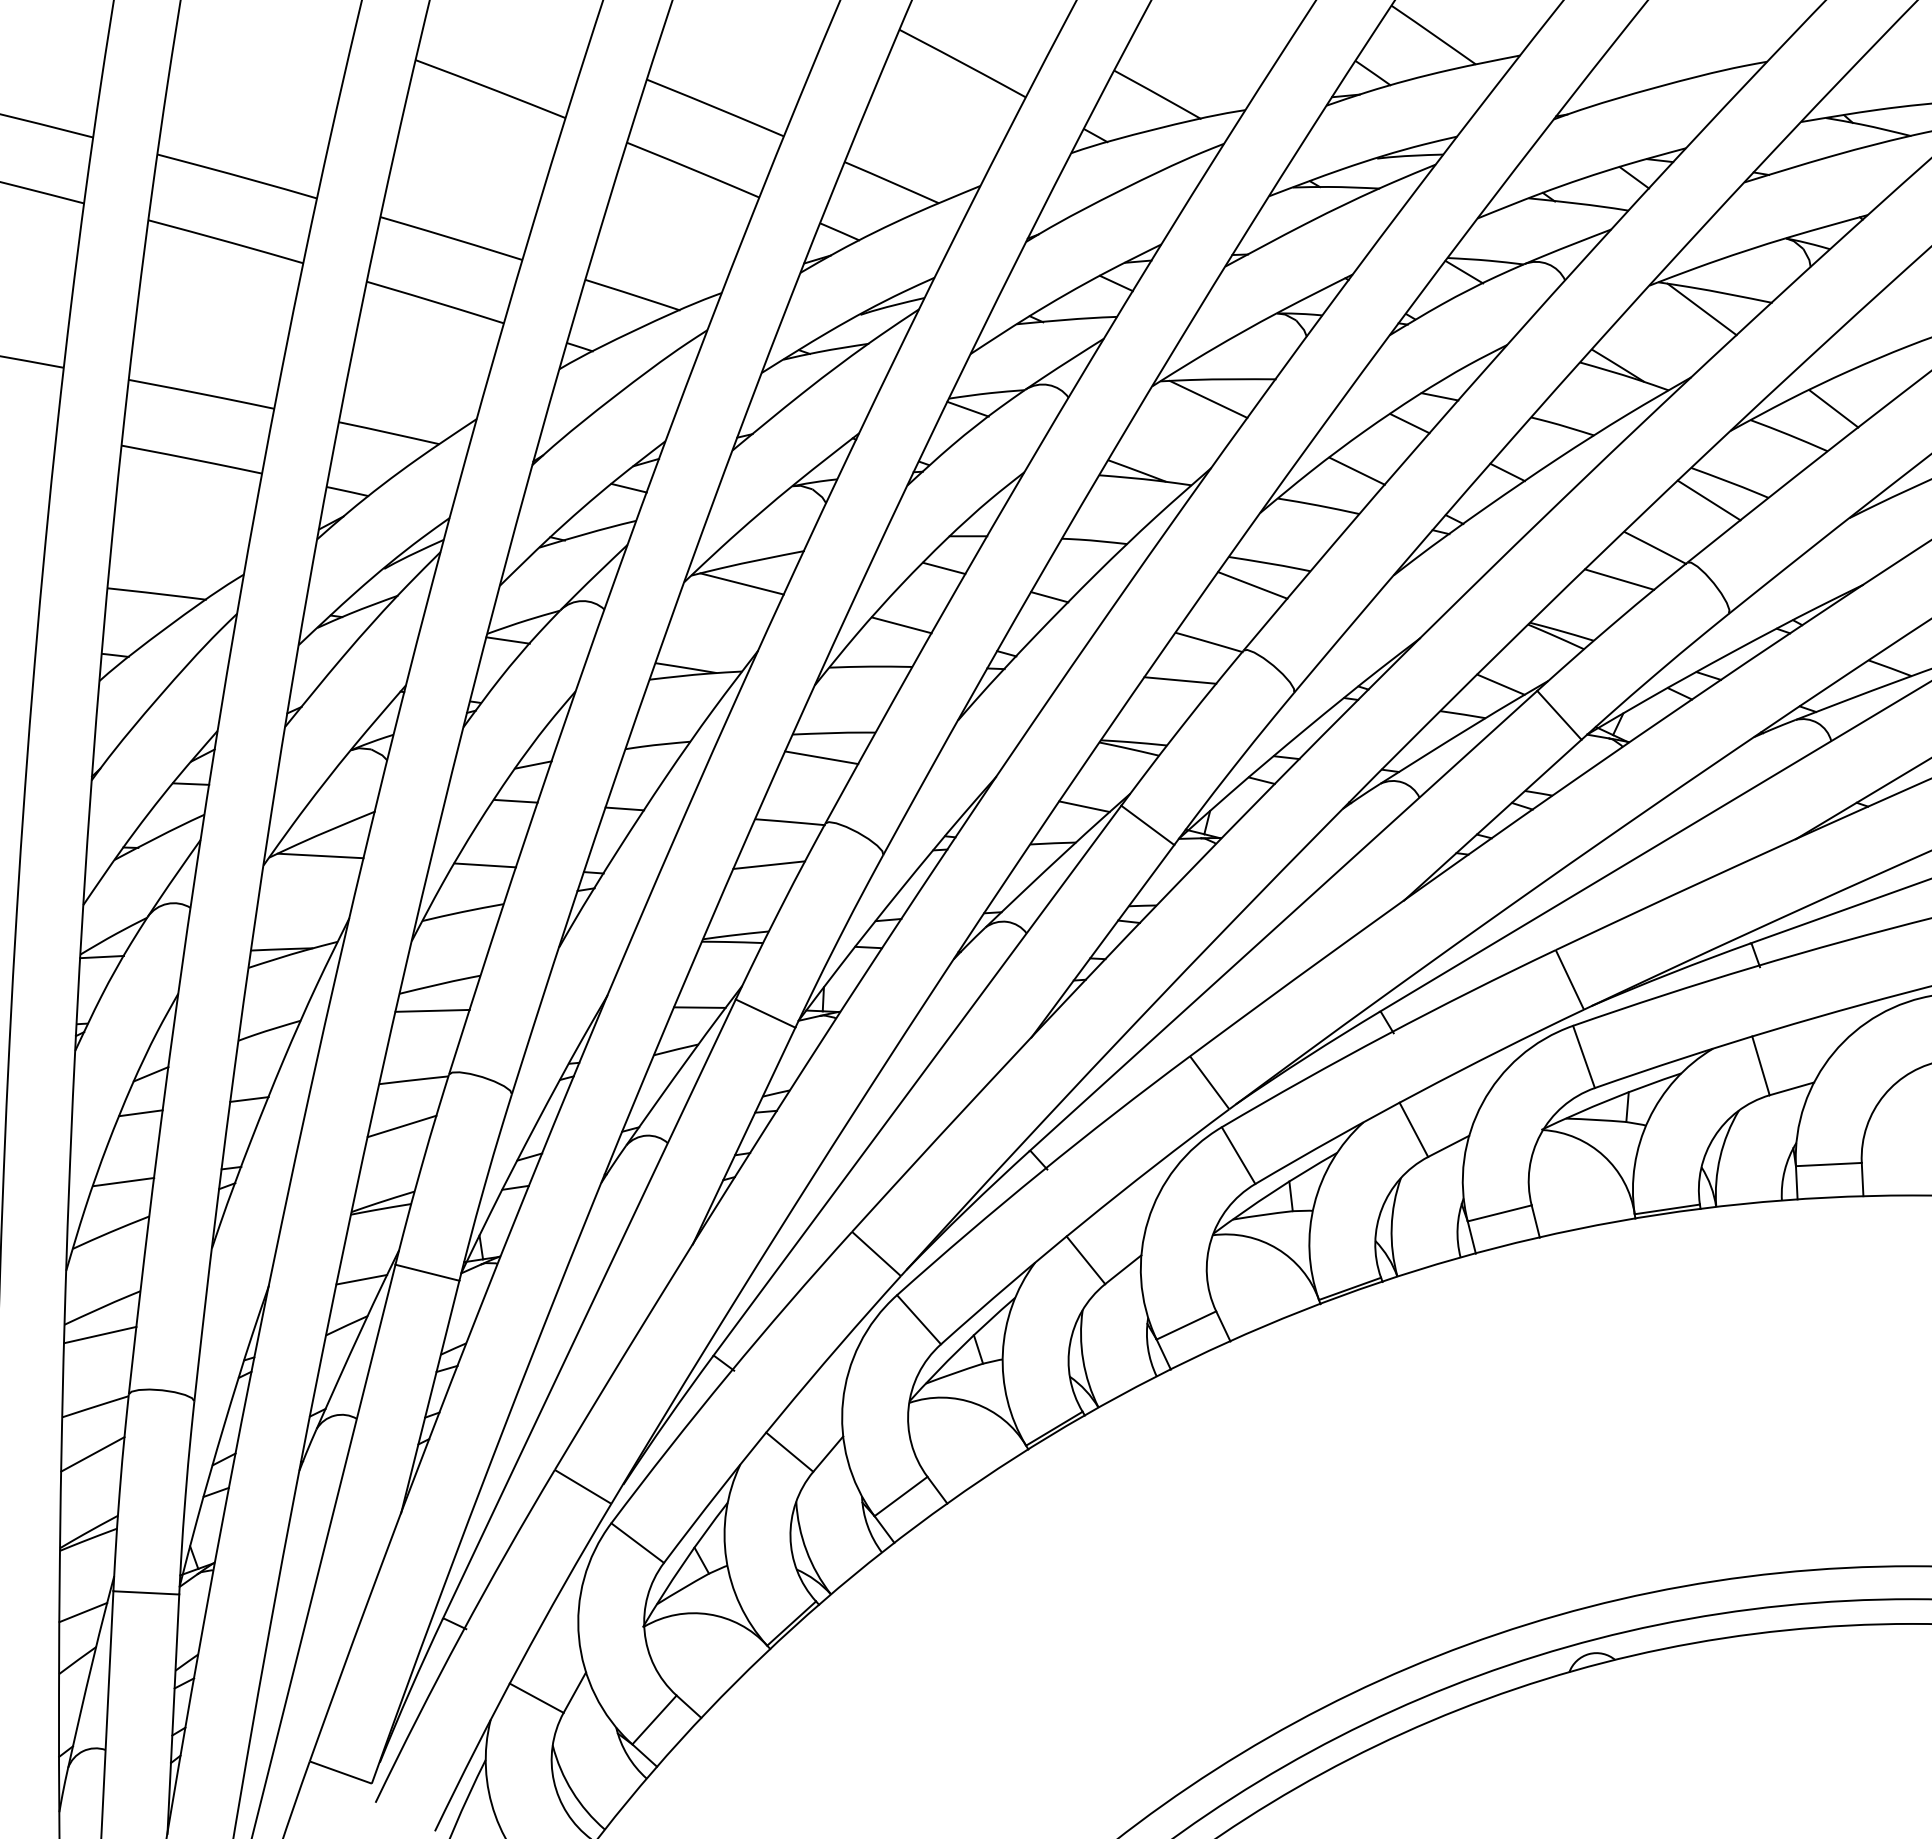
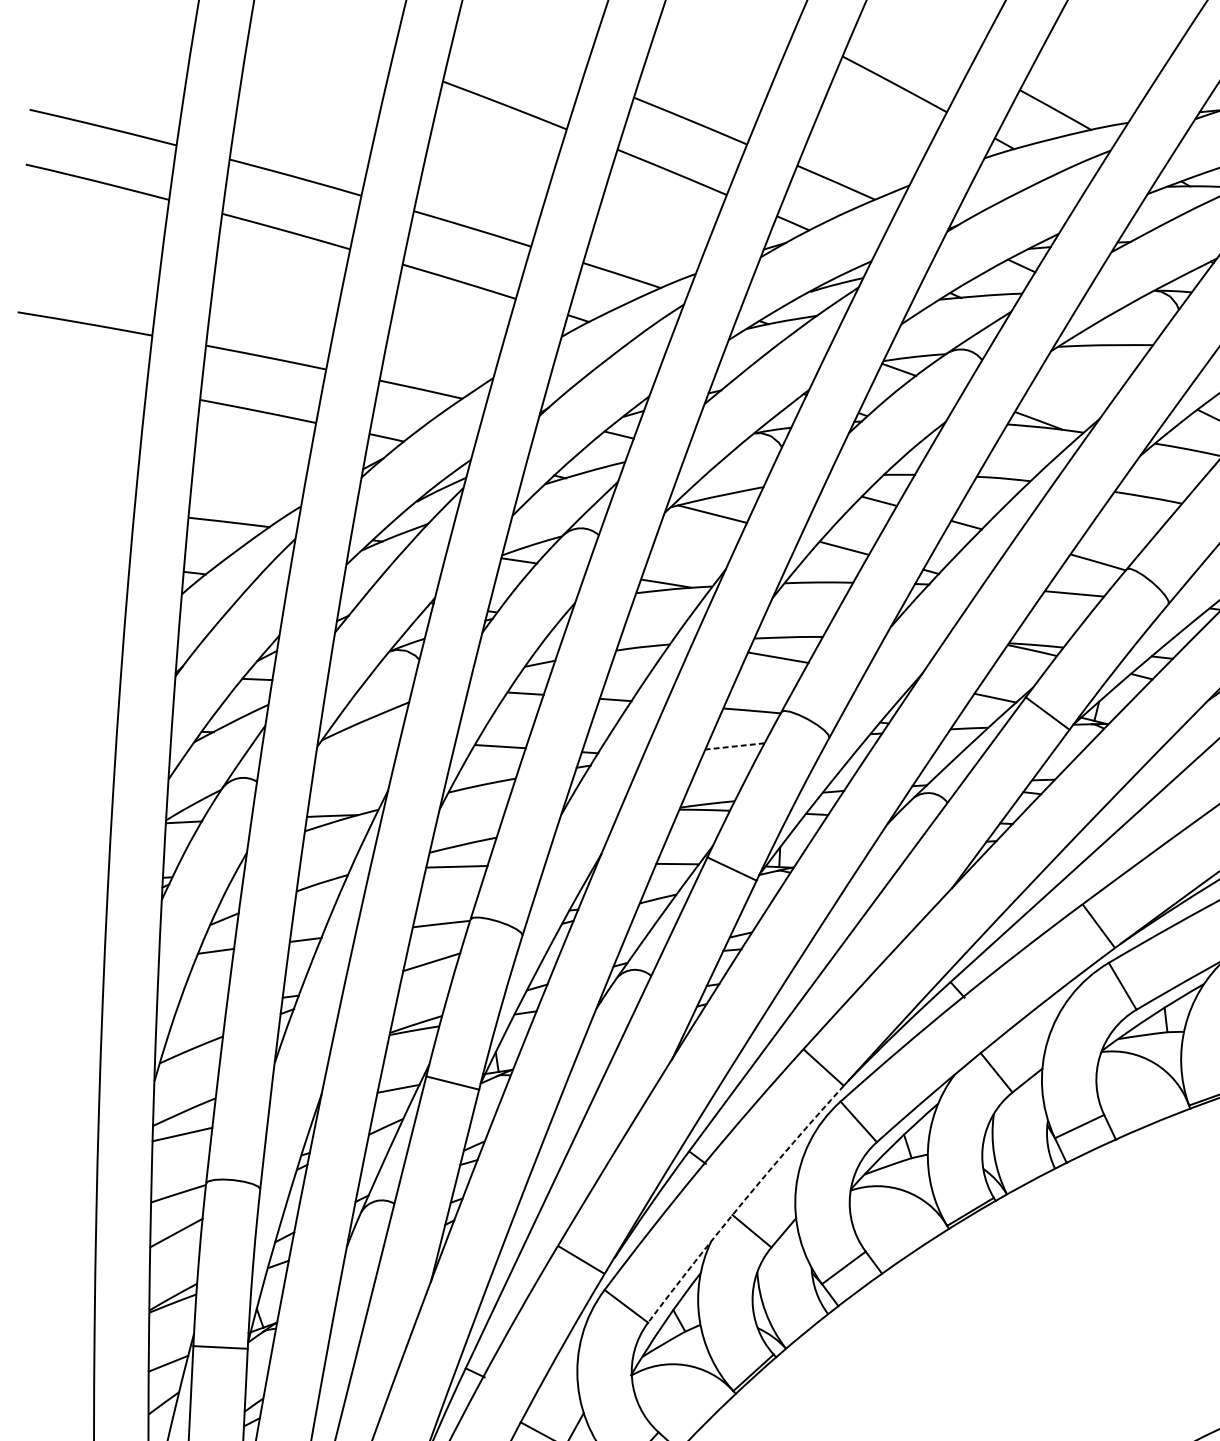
line: (1208, 398) -> (1097, 361), removed
line: (1252, 585) -> (1134, 515), removed
line: (320, 855) -> (364, 738), removed
line: (768, 865) -> (734, 746), solid -> dashed
line: (123, 1181) -> (201, 1007), removed
arc: (779, 1416) -> (743, 1201), solid -> dashed

